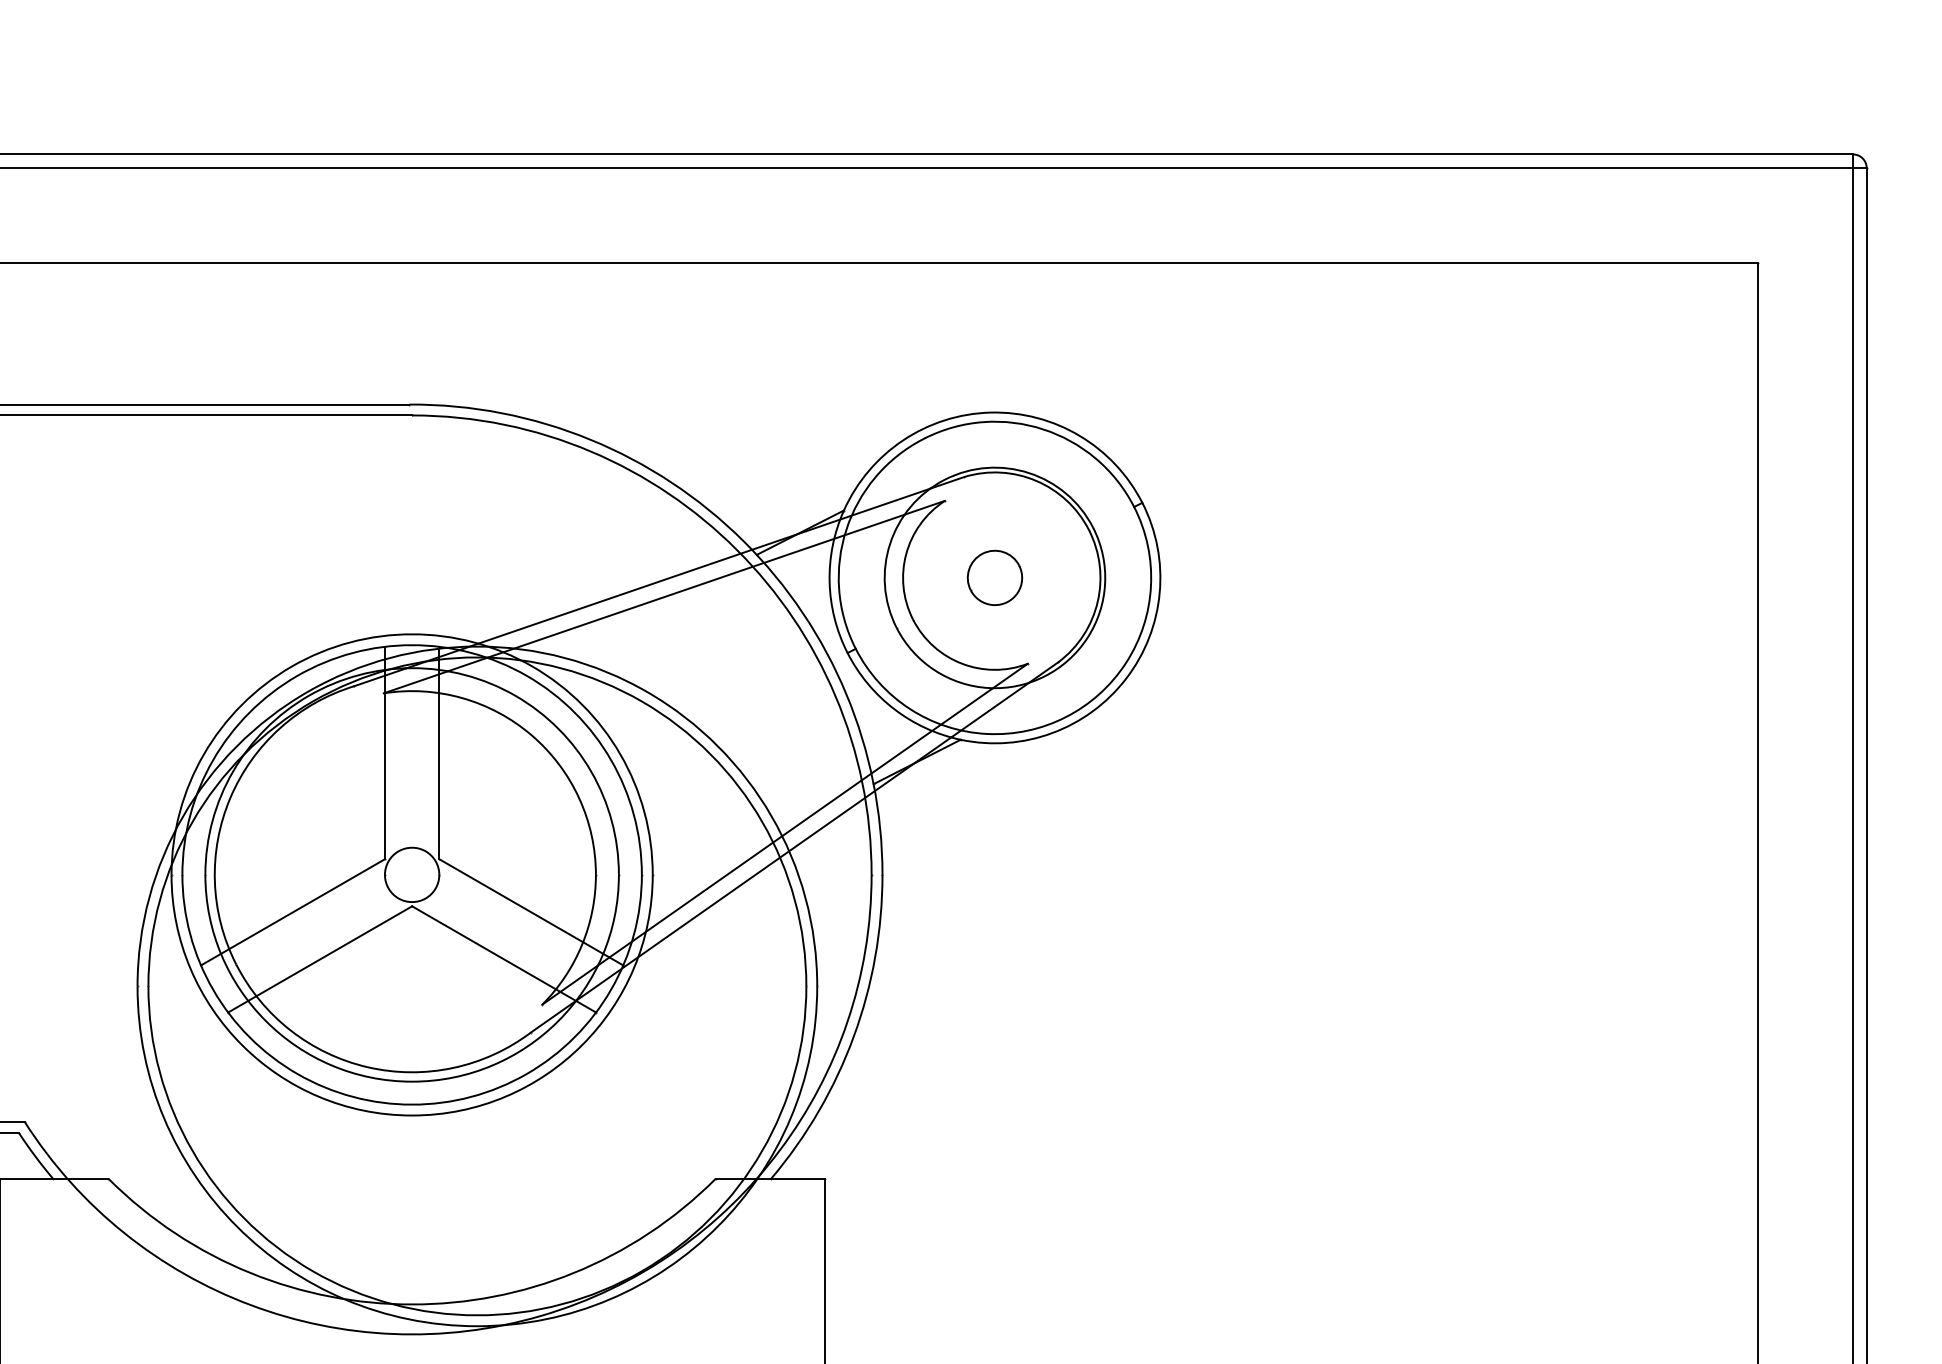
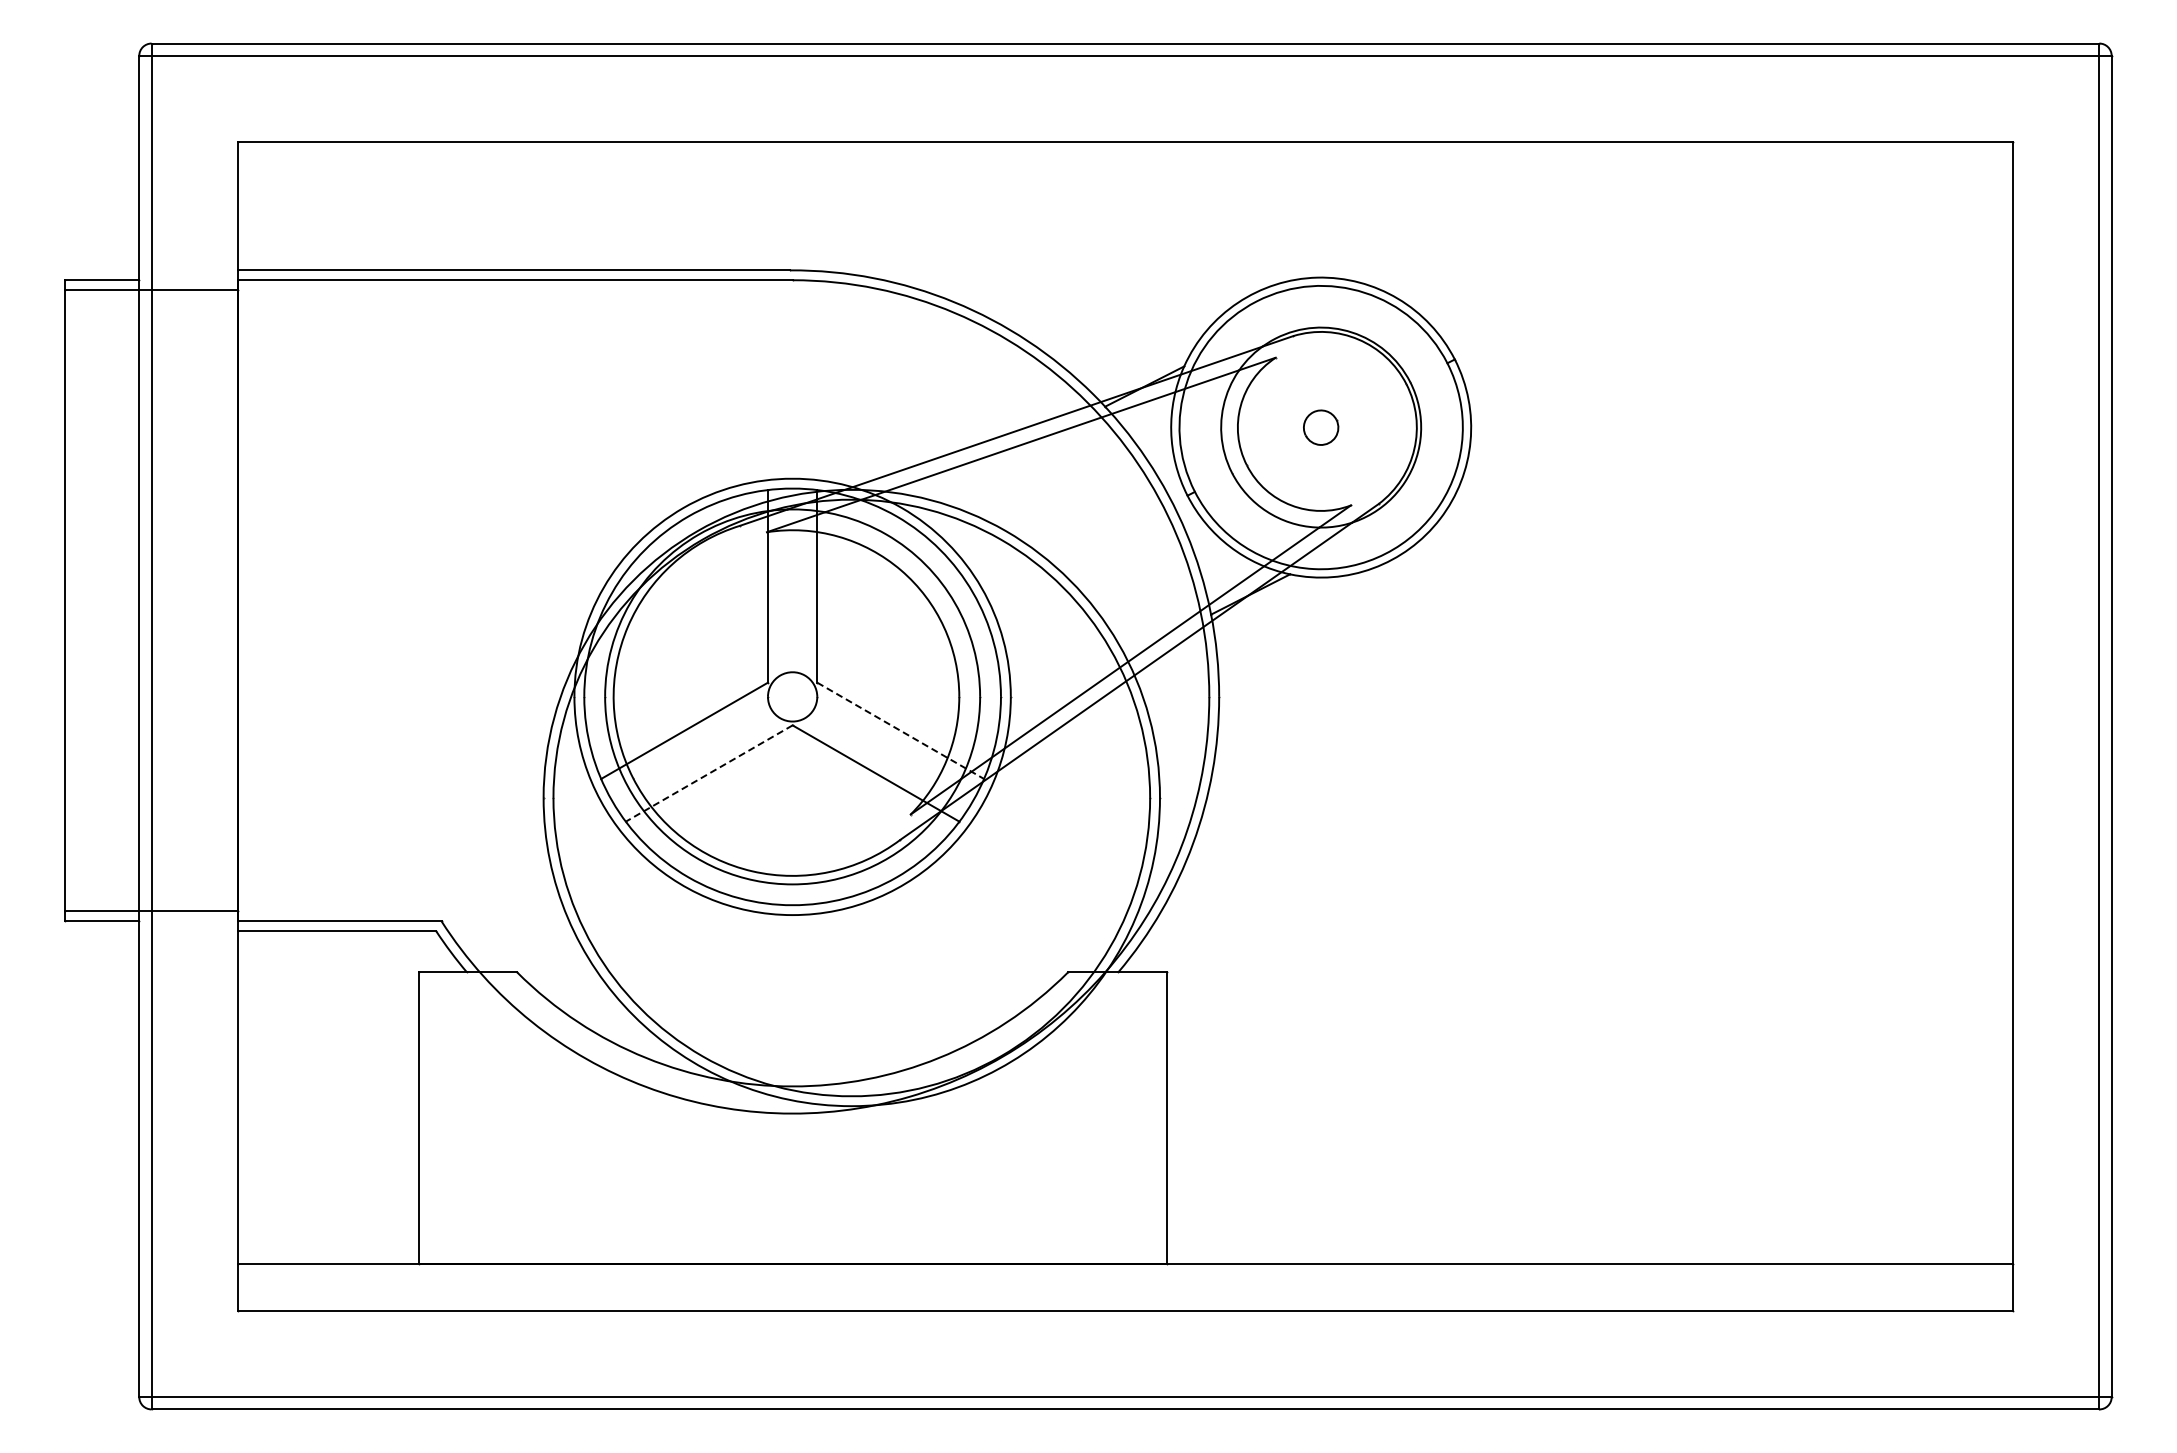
part: (994, 577) -> (1320, 427), size x0.7
line: (532, 913) -> (901, 731), solid -> dashed
line: (319, 959) -> (708, 773), solid -> dashed

